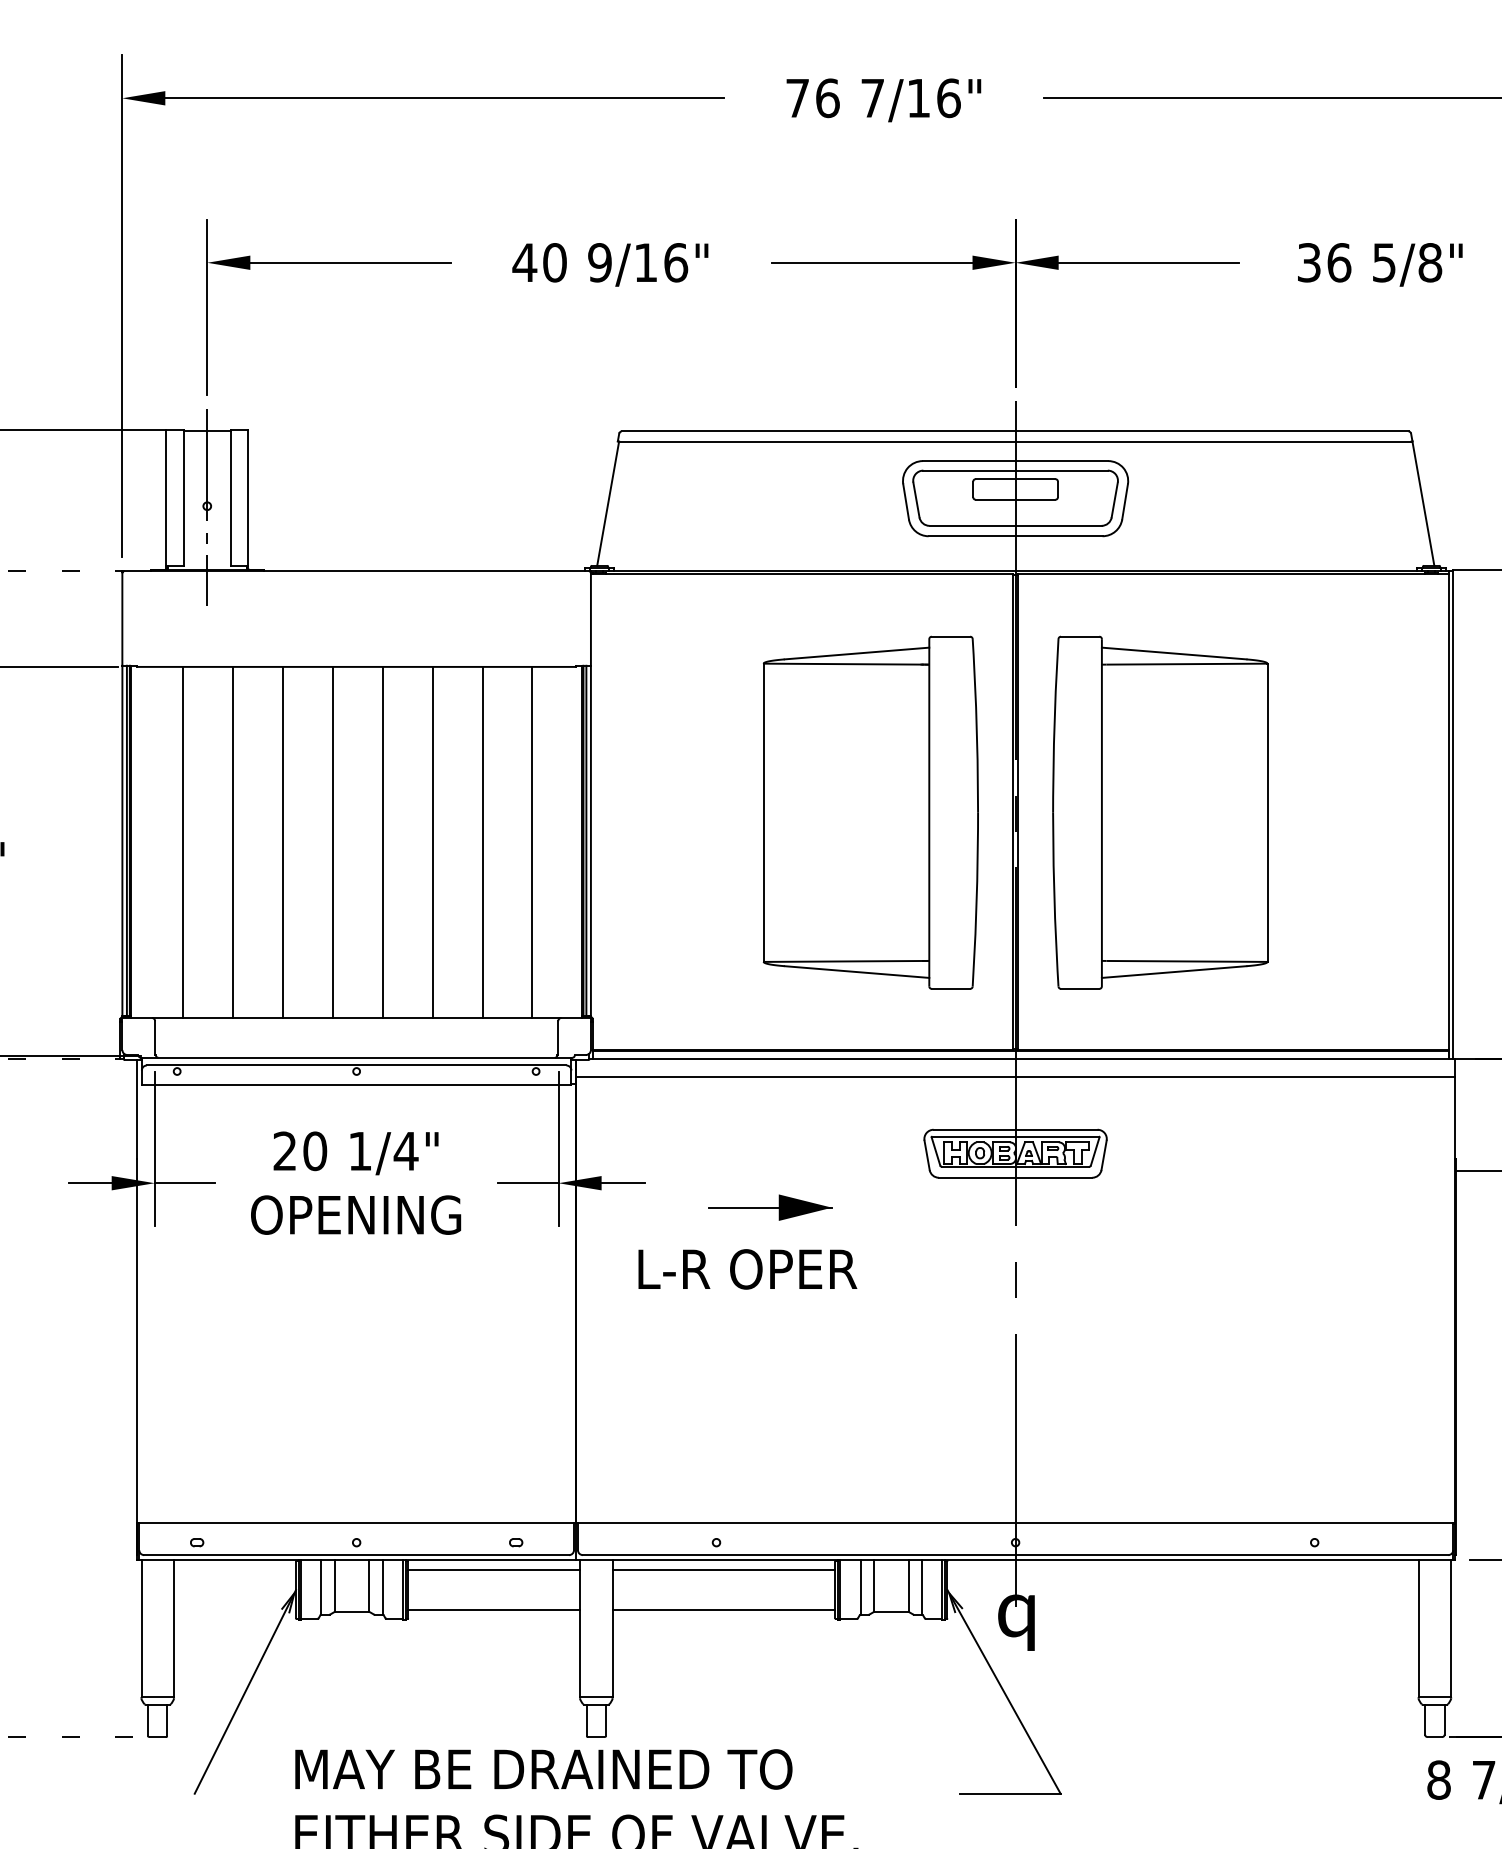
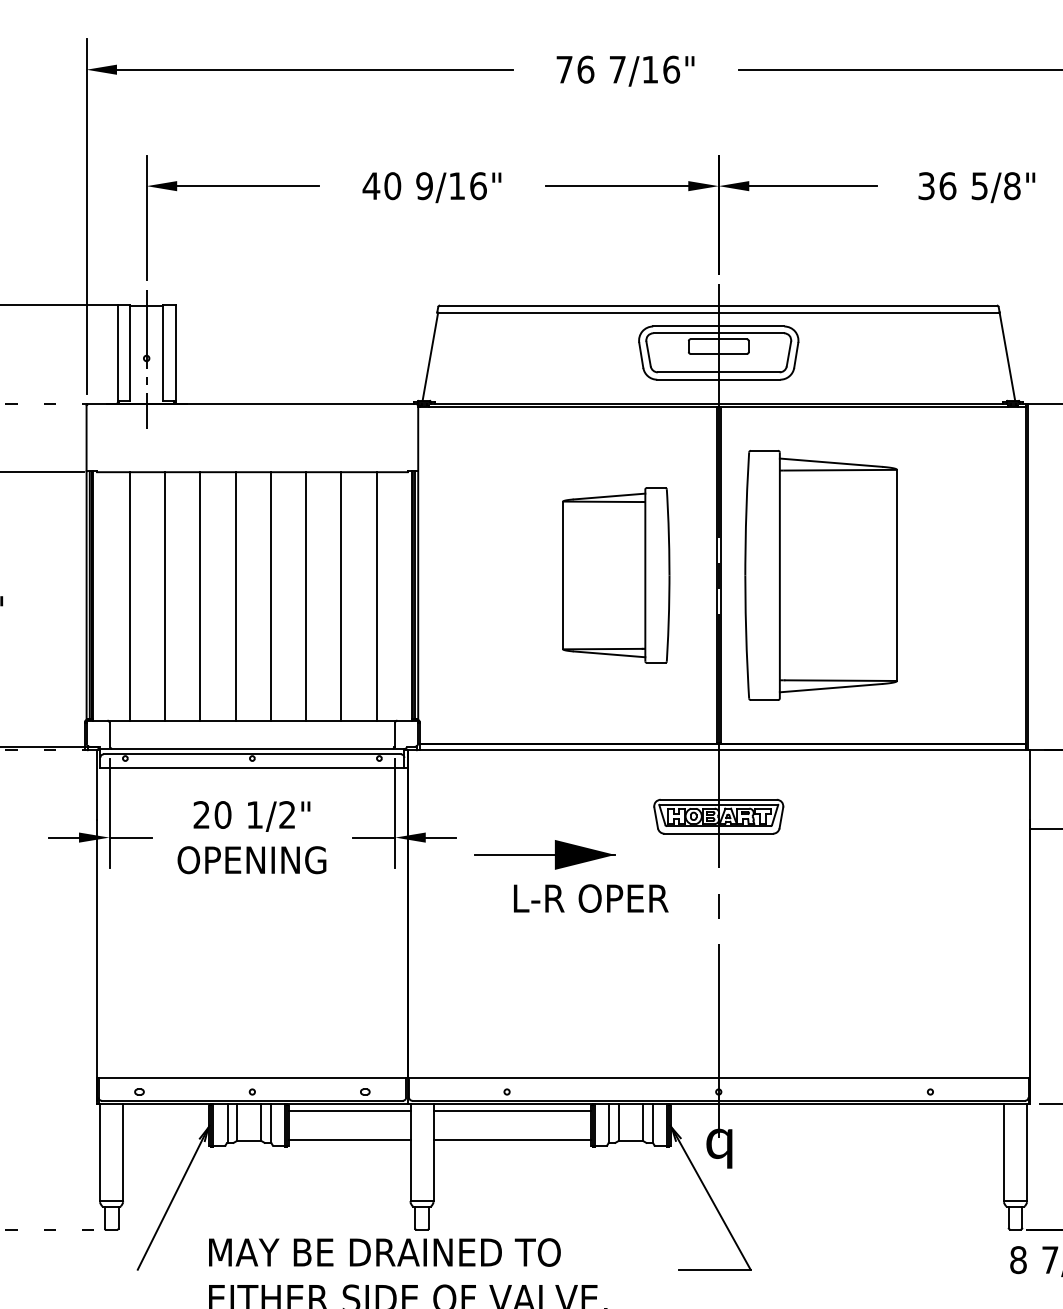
part: (871, 812) -> (616, 575), size x0.7
line: (1015, 1077) -> (718, 762), removed
text: (406, 1150) -> (287, 814), 1/4" -> 1/2"
part: (769, 1207) -> (544, 854), size x1.6
text: (748, 1269) -> (591, 898), moved

